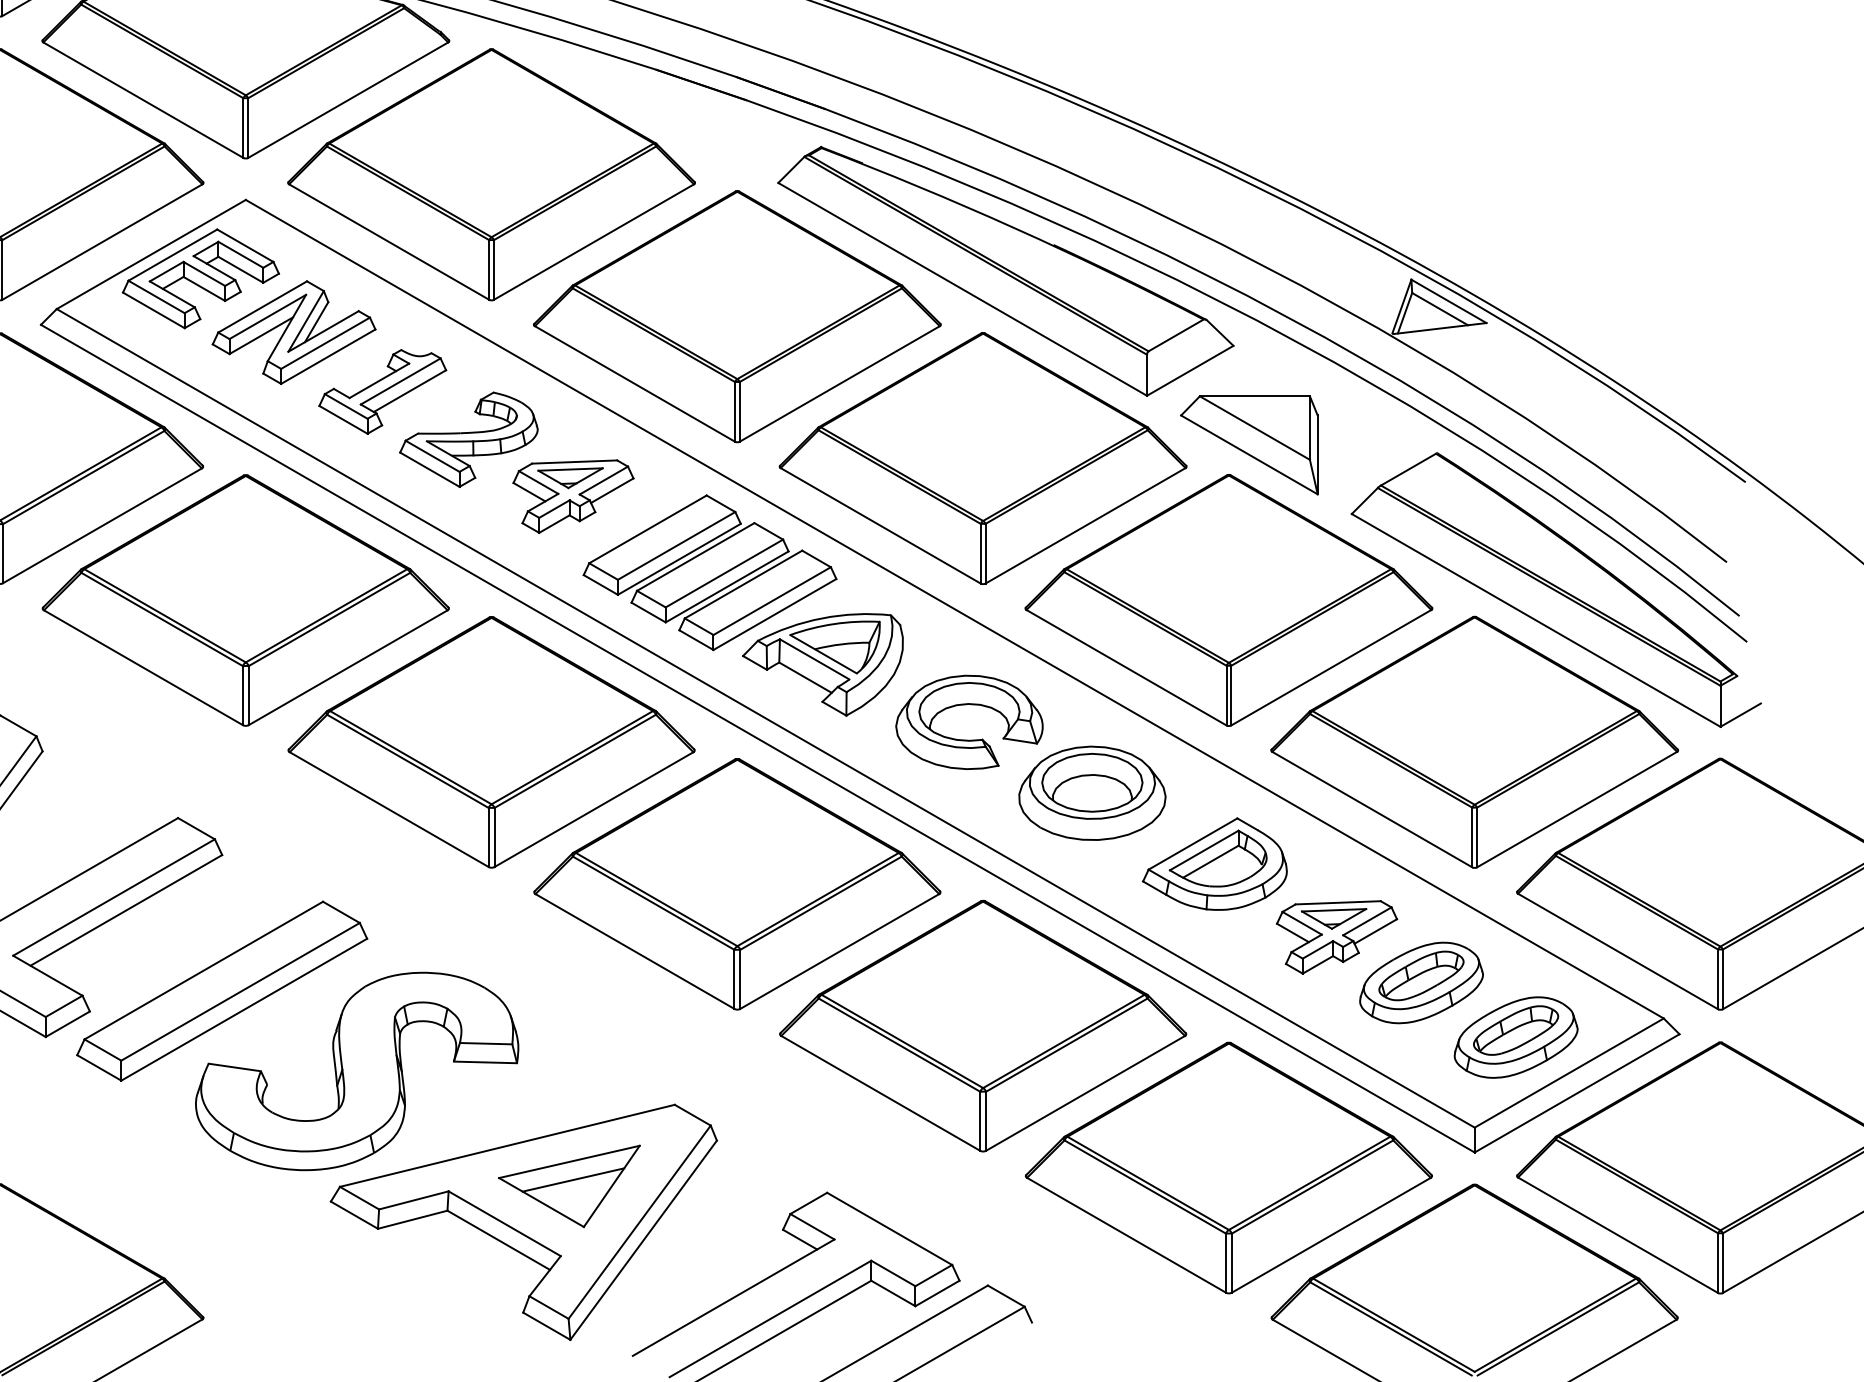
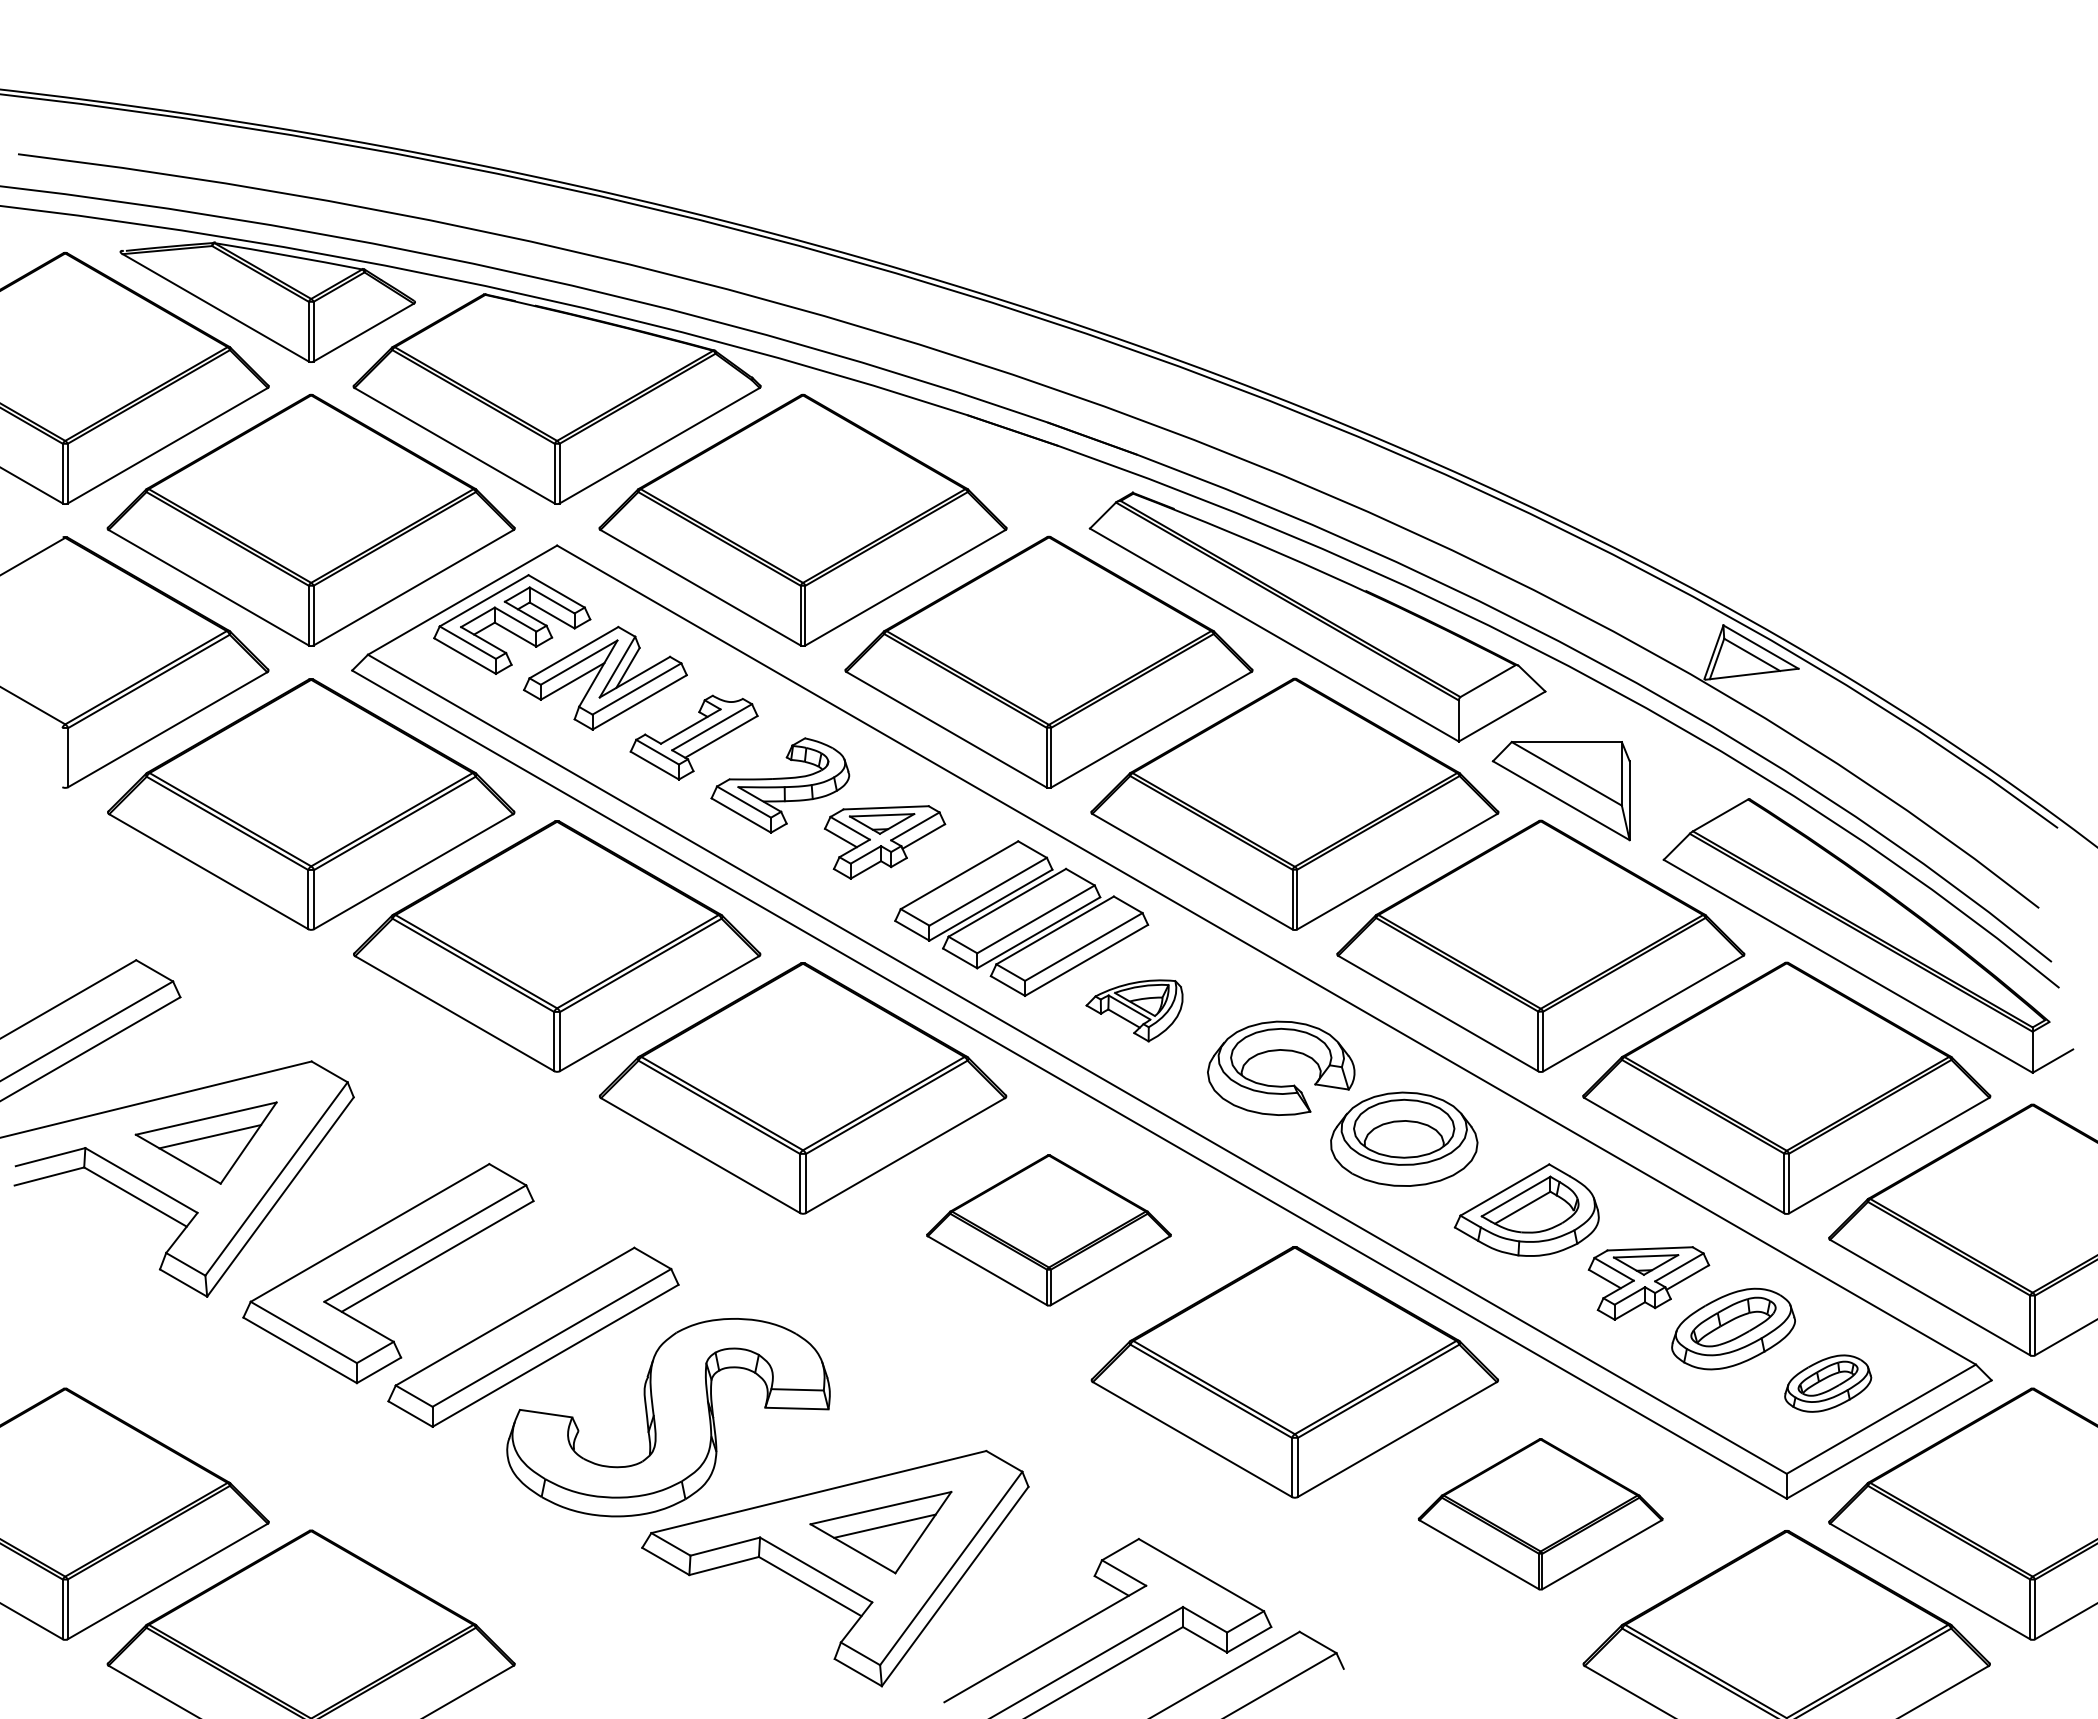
part: (822, 664) -> (1134, 1010), size x0.6
part: (736, 884) -> (1048, 1230), size x0.6
part: (1515, 1037) -> (1827, 1383), size x0.7
part: (1228, 1168) -> (1540, 1514), size x0.6

